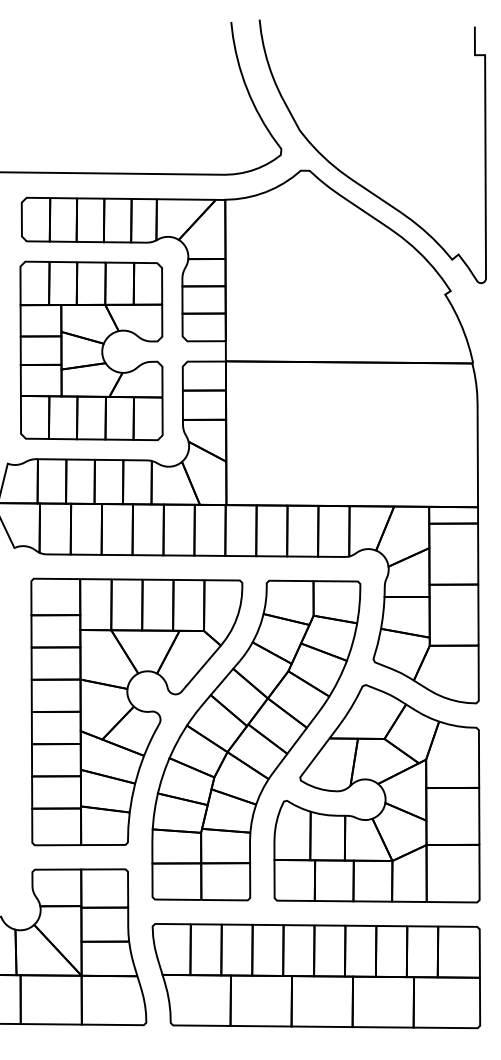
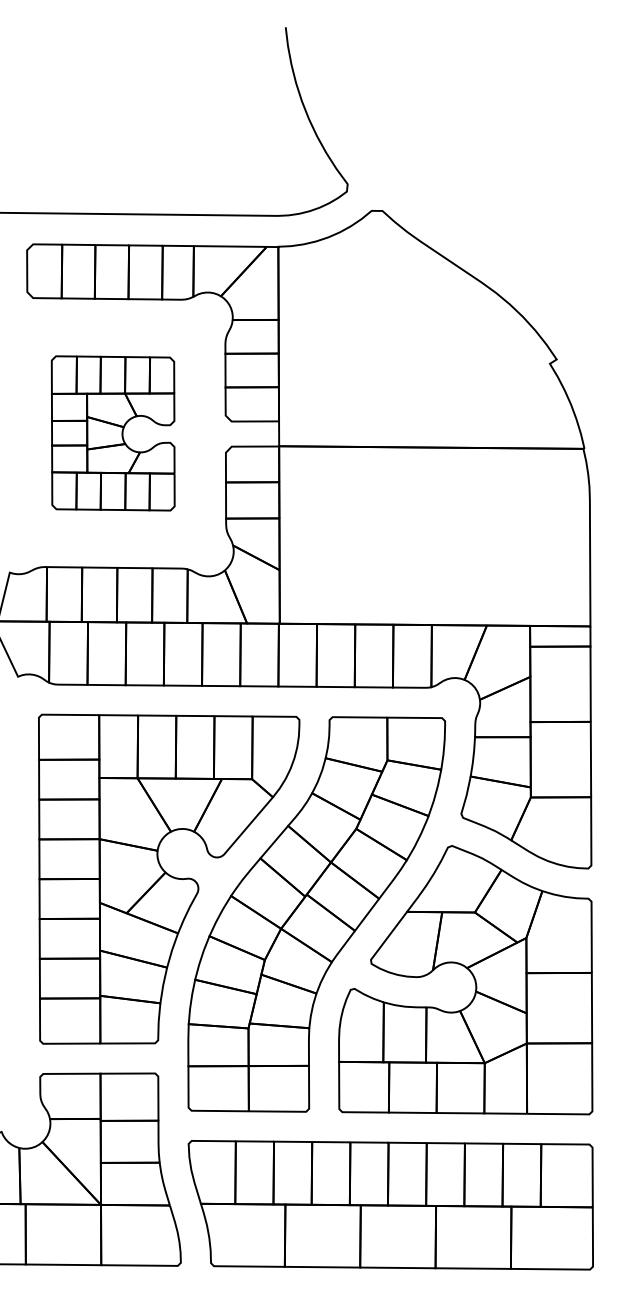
curve: (352, 178) -> (435, 220), removed
part: (91, 350) -> (113, 432), size x0.7

